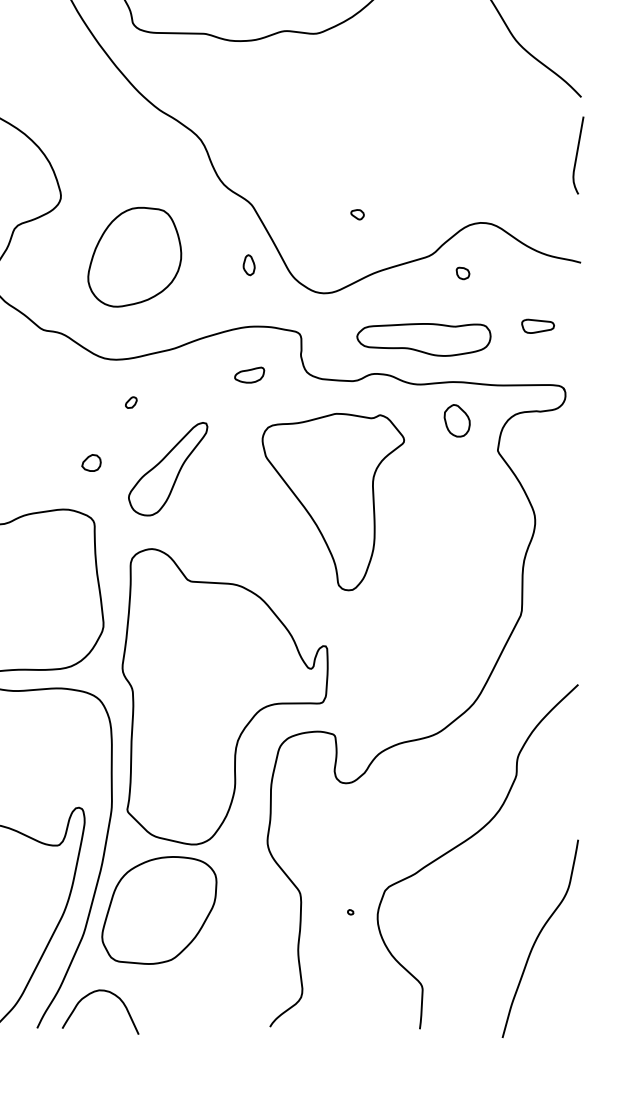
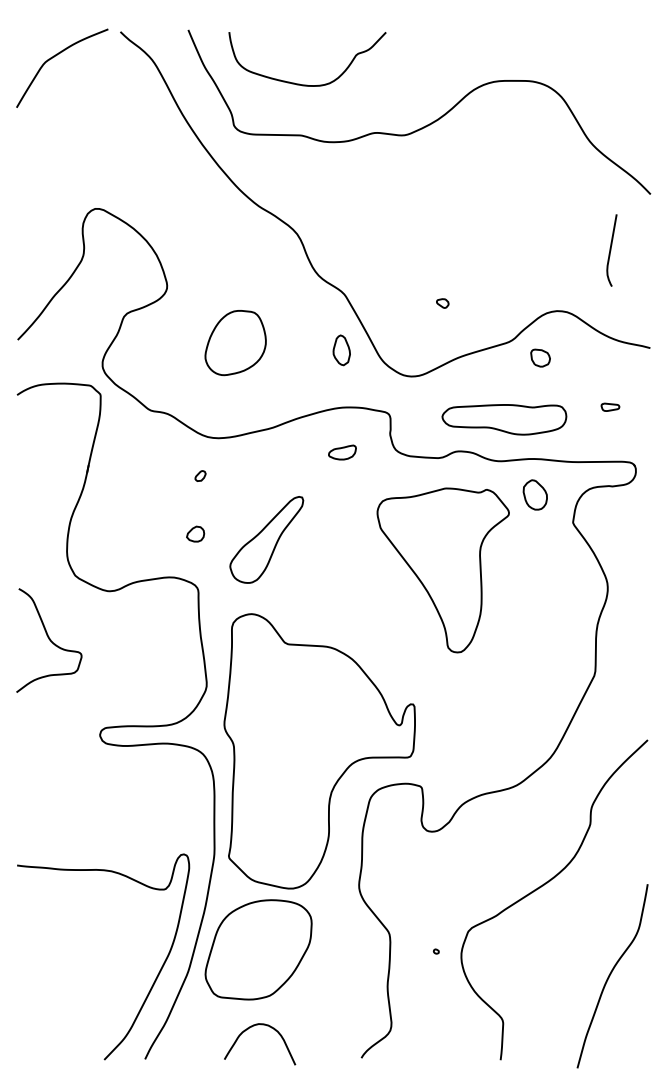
curve: (577, 155) -> (611, 250), moved
part: (134, 256) -> (235, 342), size x0.7
part: (249, 265) -> (342, 350), size x1.6
part: (462, 272) -> (540, 357), size x1.6
part: (538, 326) -> (610, 407), size x0.6
part: (131, 402) -> (200, 475), moved
part: (332, 502) -> (442, 570), moved
curve: (92, 994) -> (252, 1027), moved

